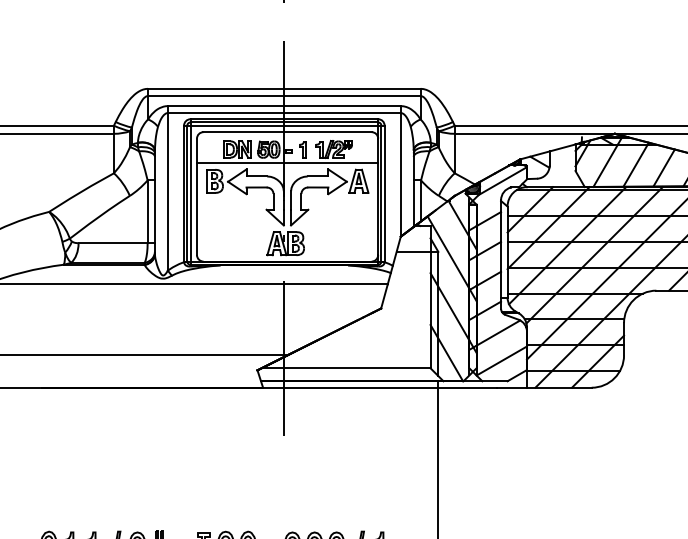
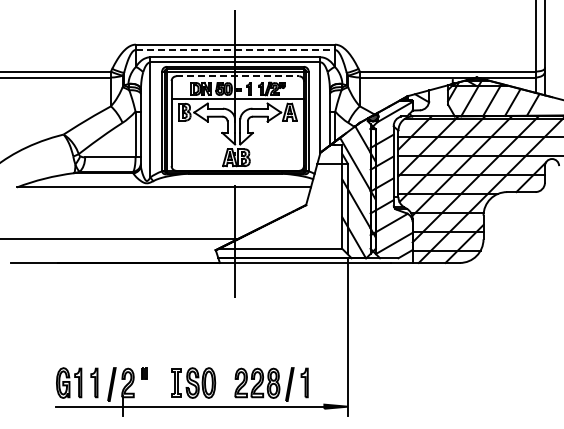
line: (284, 95) -> (235, 49), solid -> dashed
line: (288, 132) -> (238, 76), solid -> dashed

